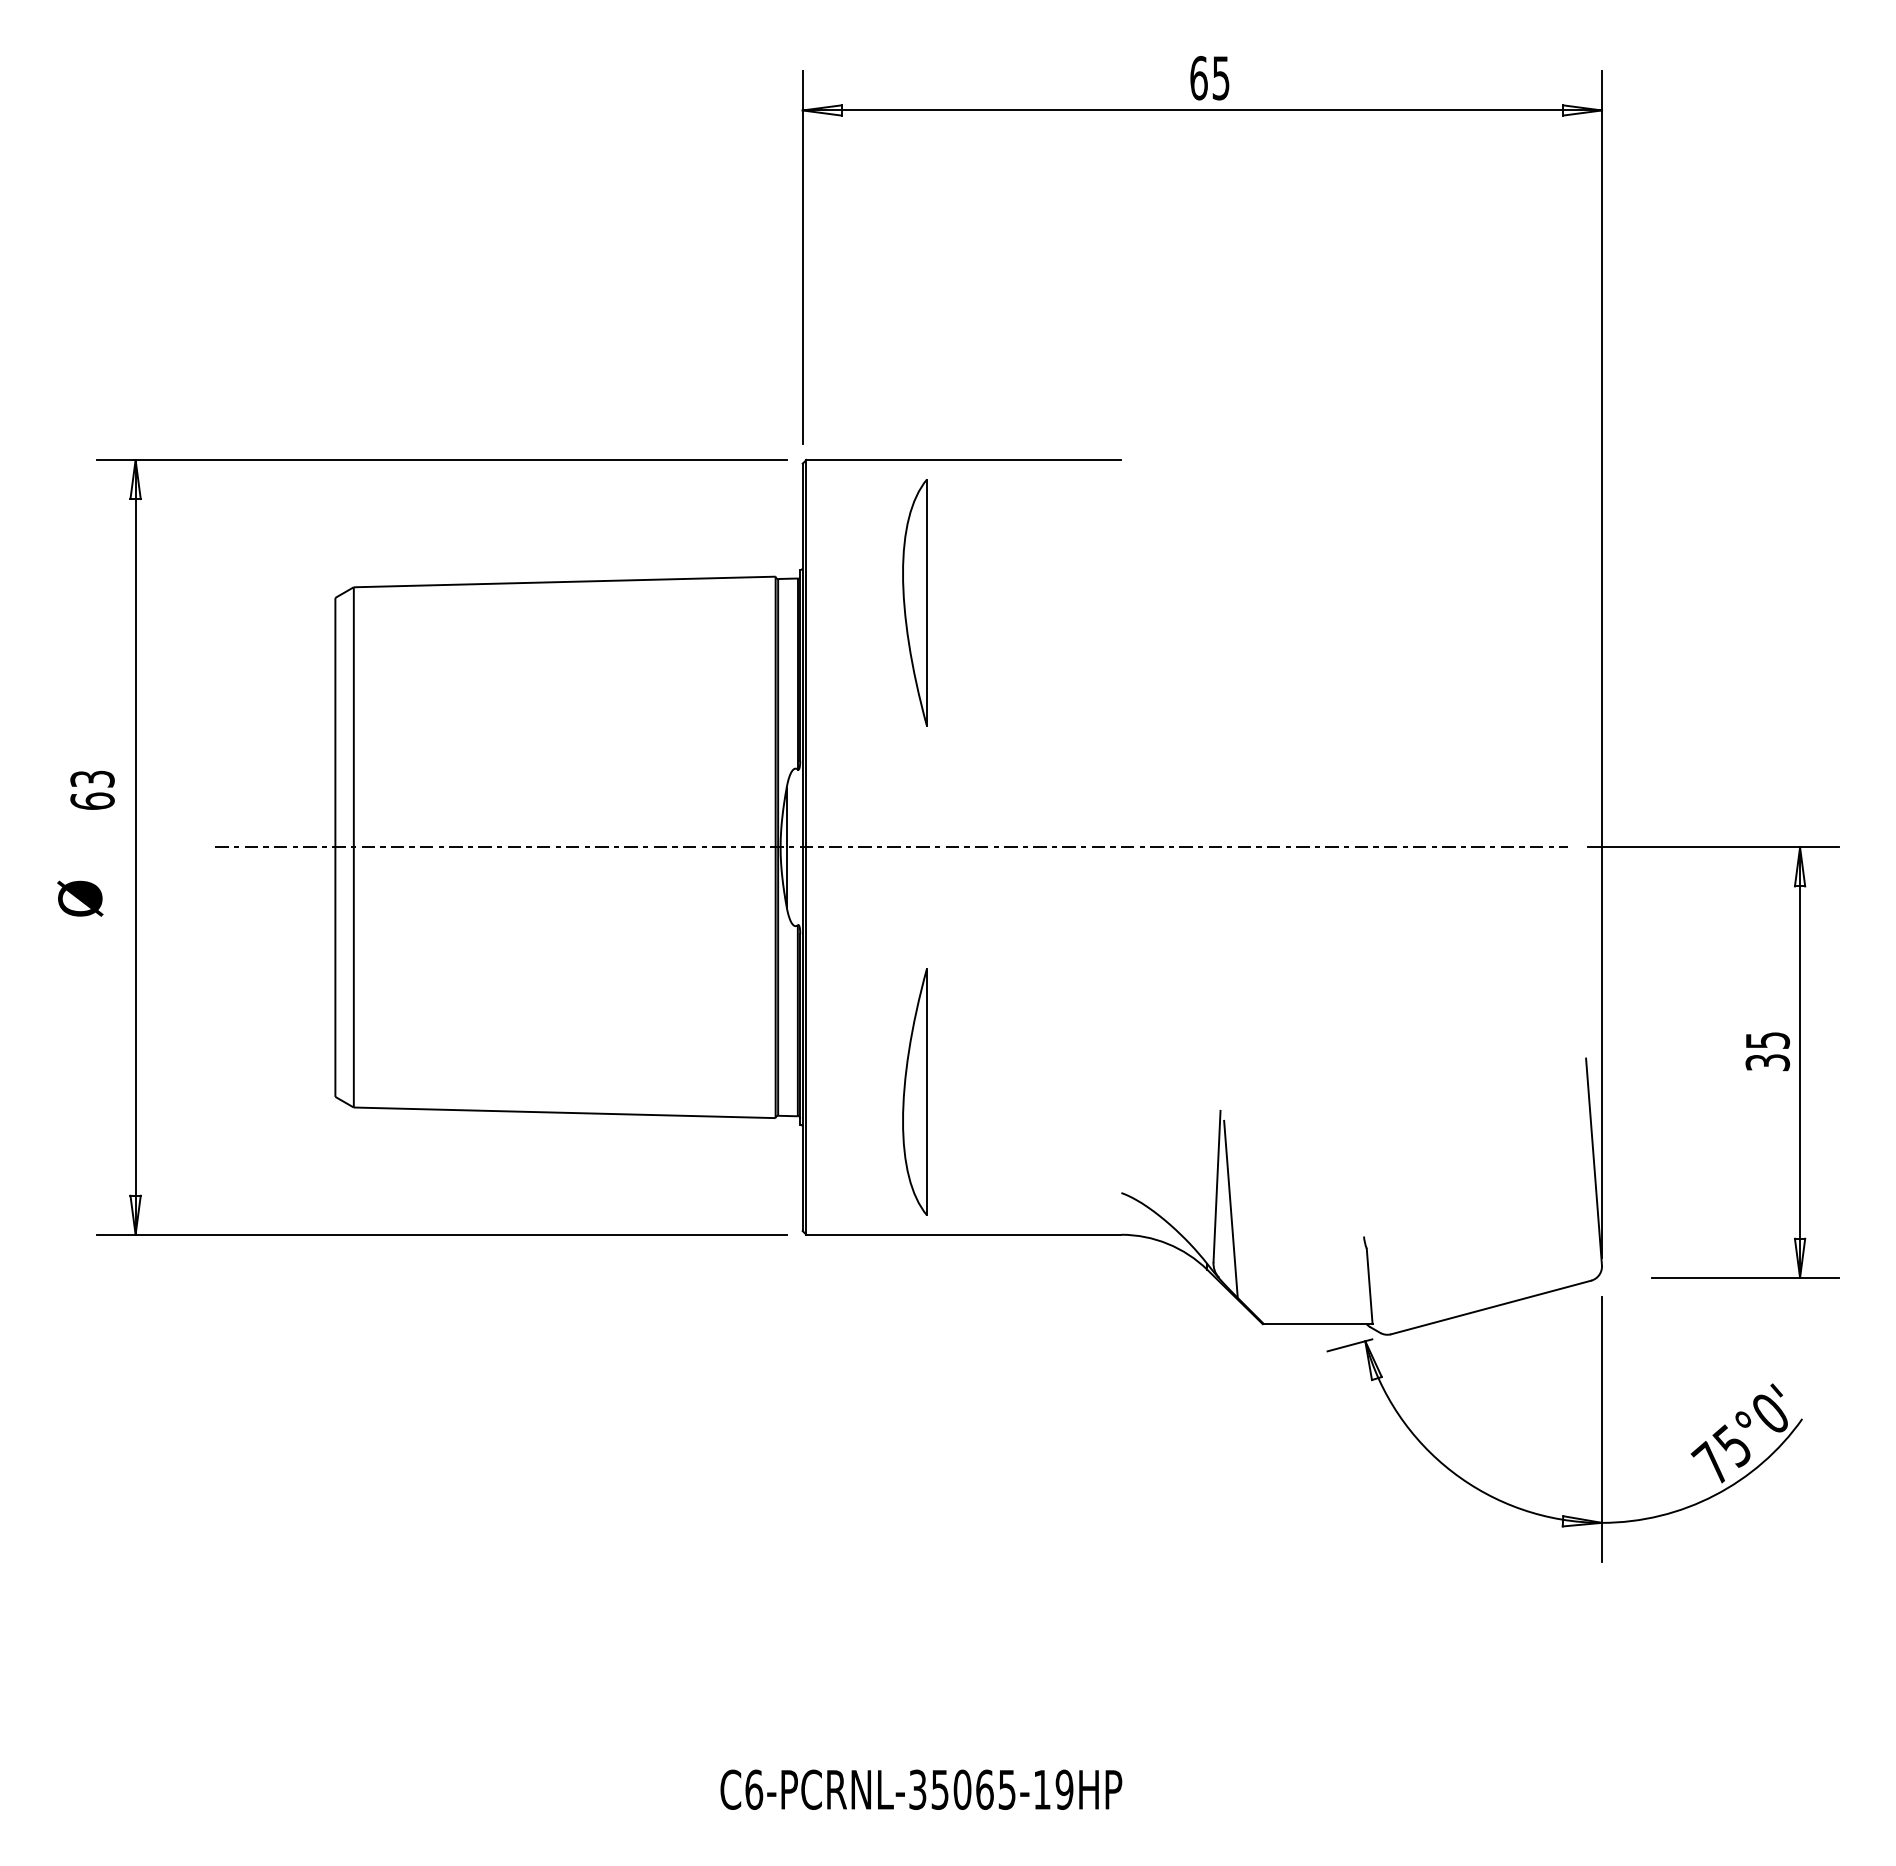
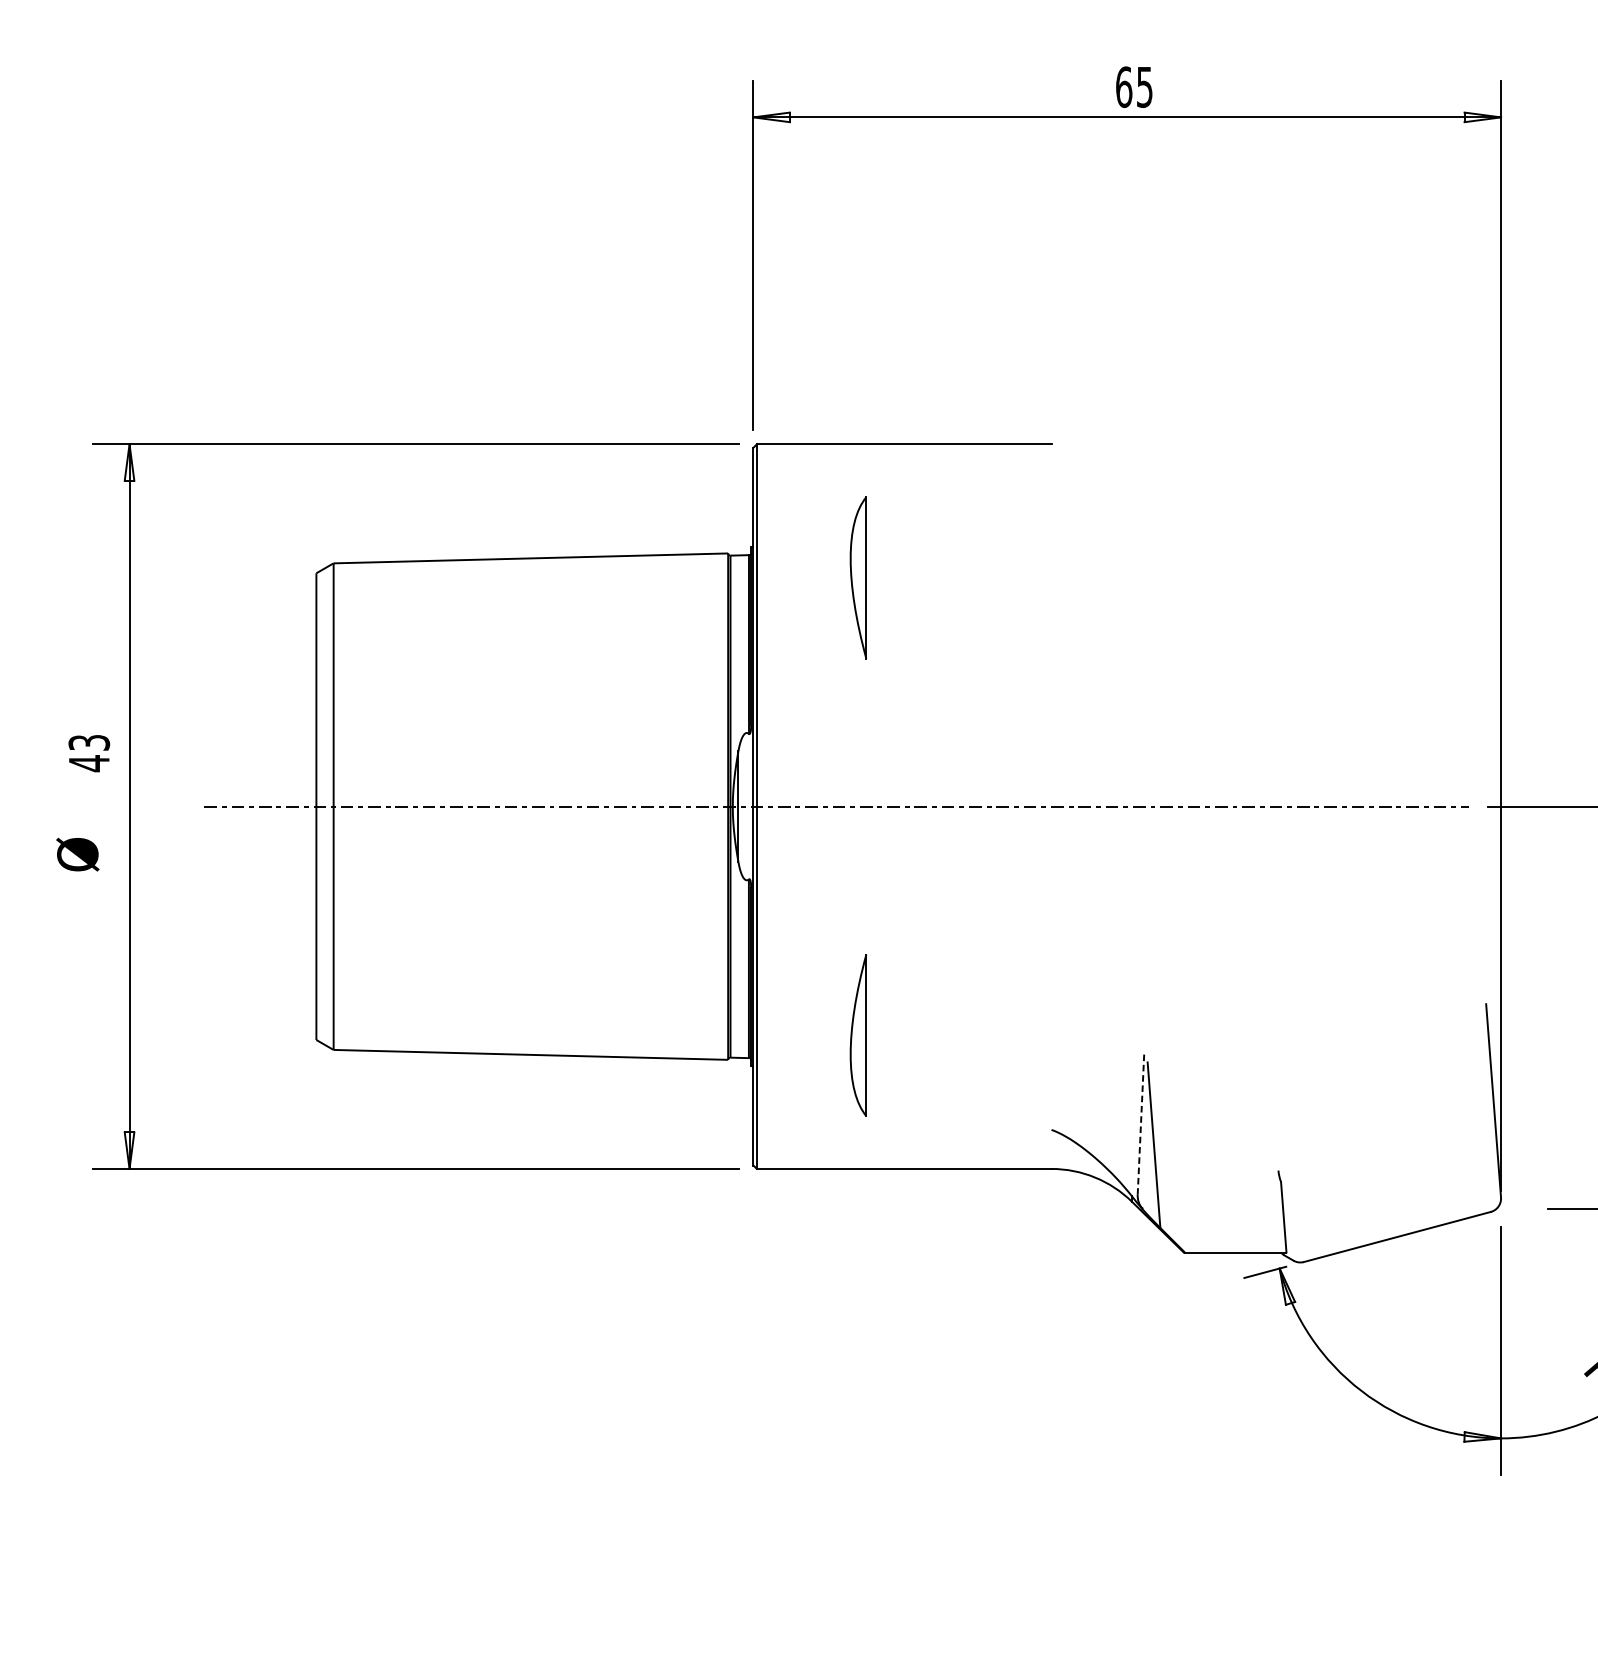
part: (914, 602) -> (858, 577), size x0.7
text: (92, 801) -> (89, 763), 63 -> 43
part: (914, 1091) -> (858, 1034), size x0.7
line: (1217, 1186) -> (1141, 1123), solid -> dashed

